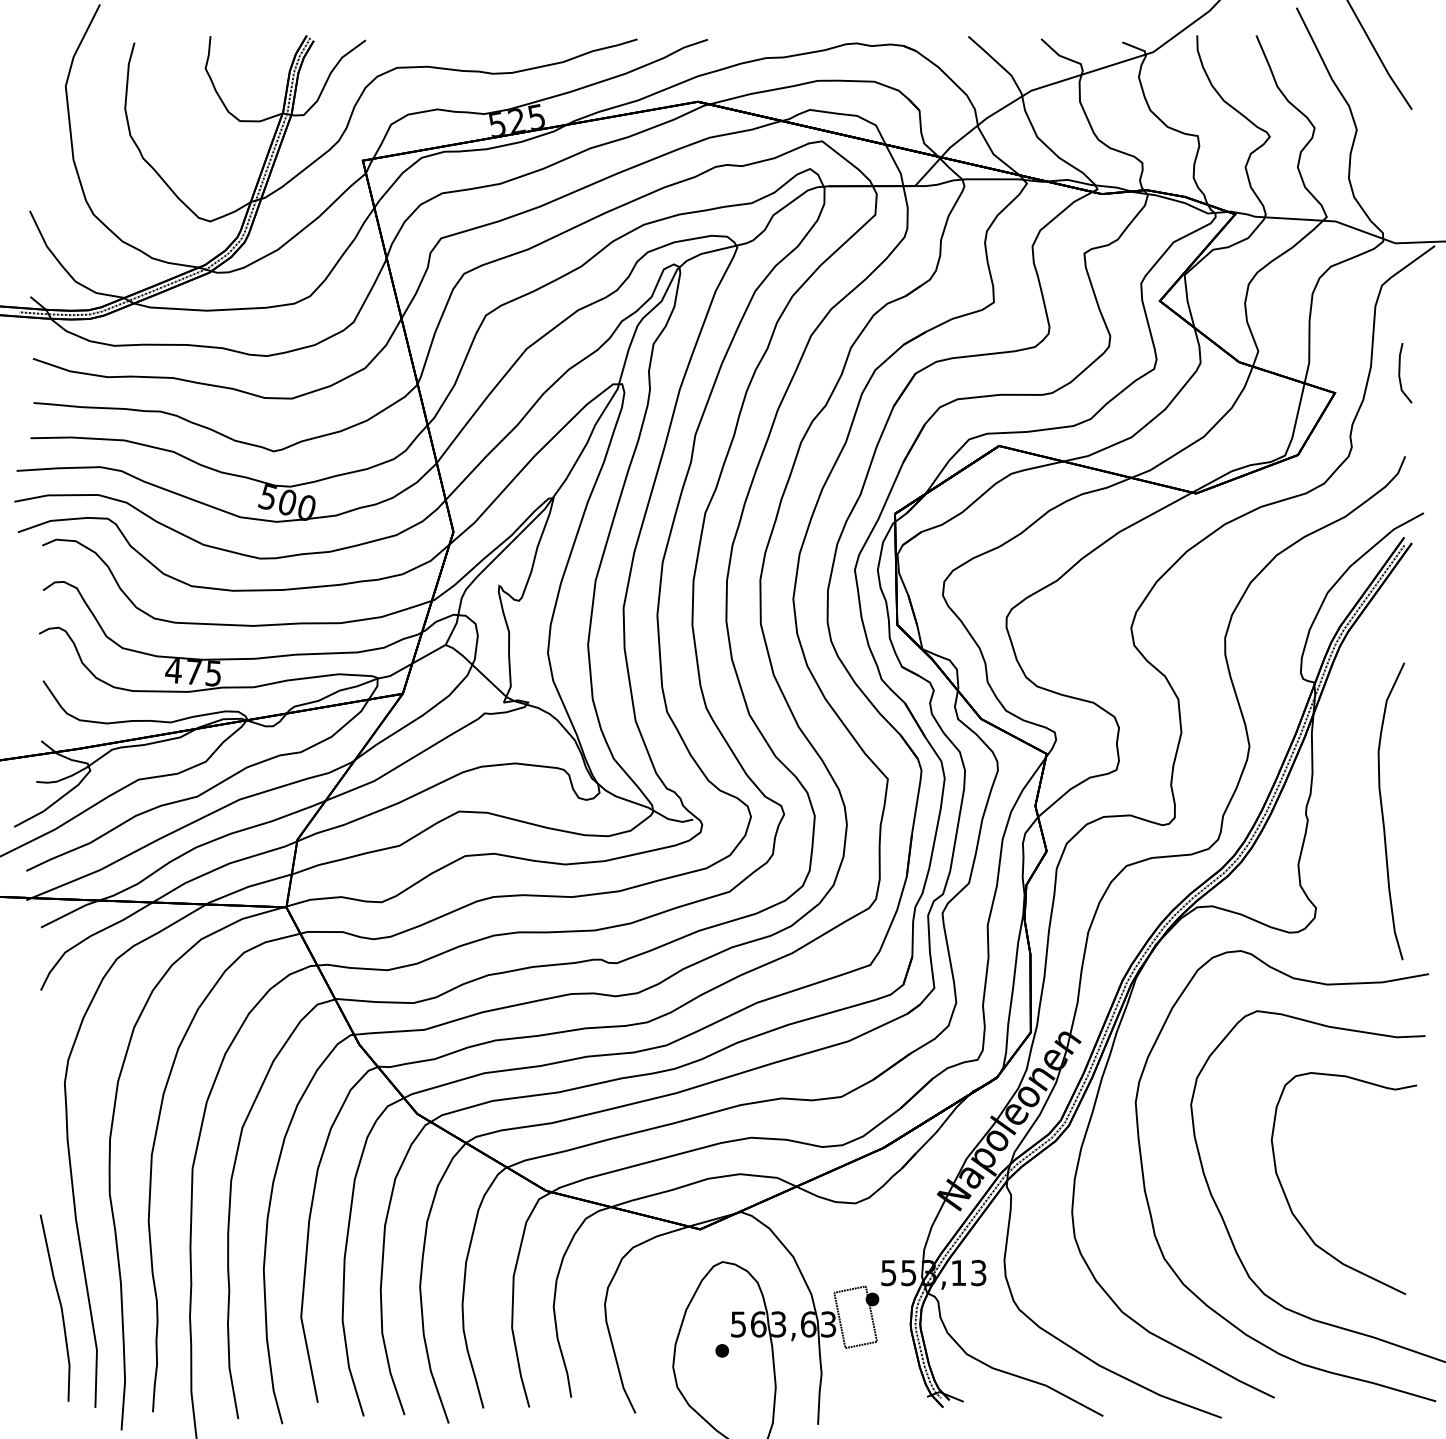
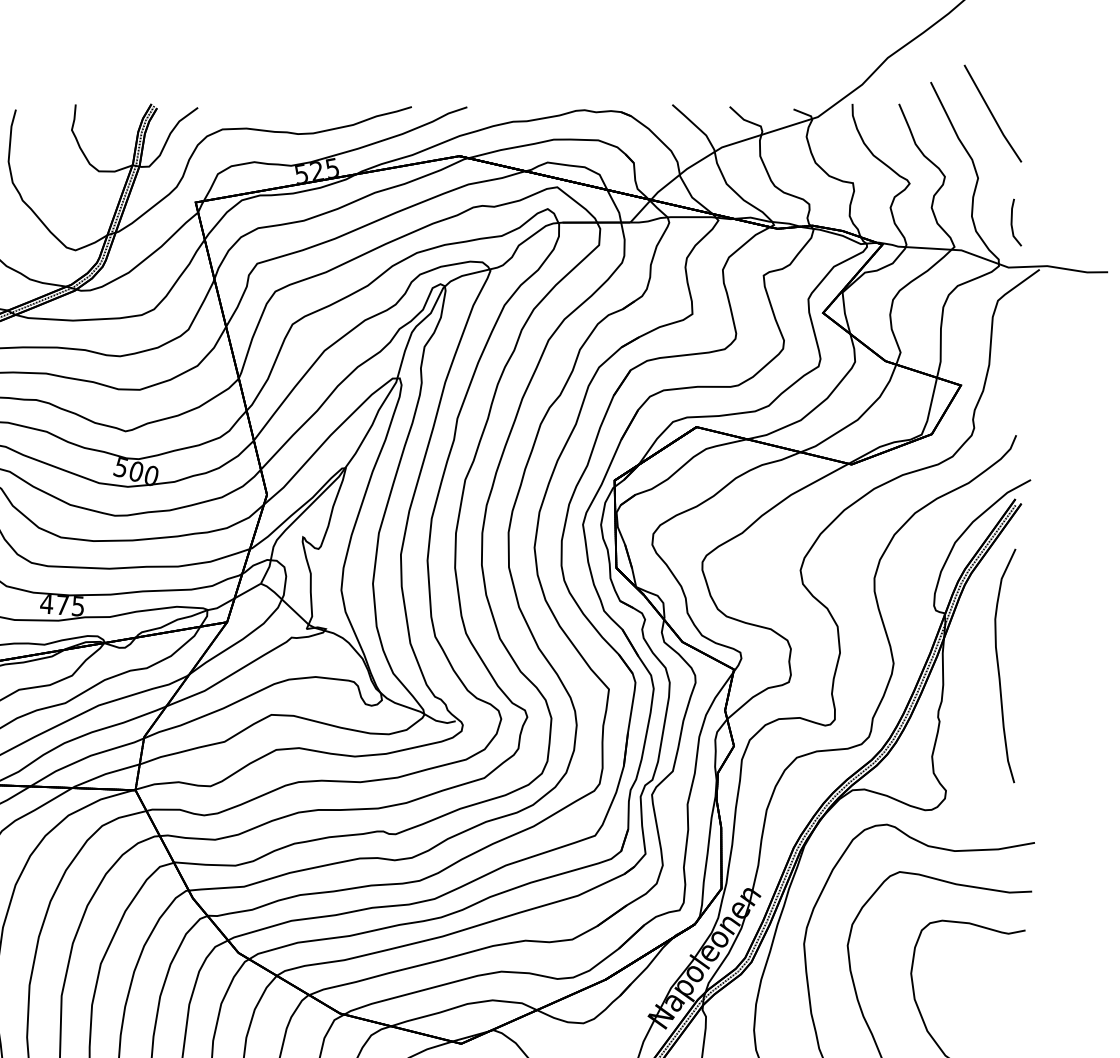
line: (1400, 373) -> (1012, 222), moved
curve: (1383, 811) -> (999, 666), moved

